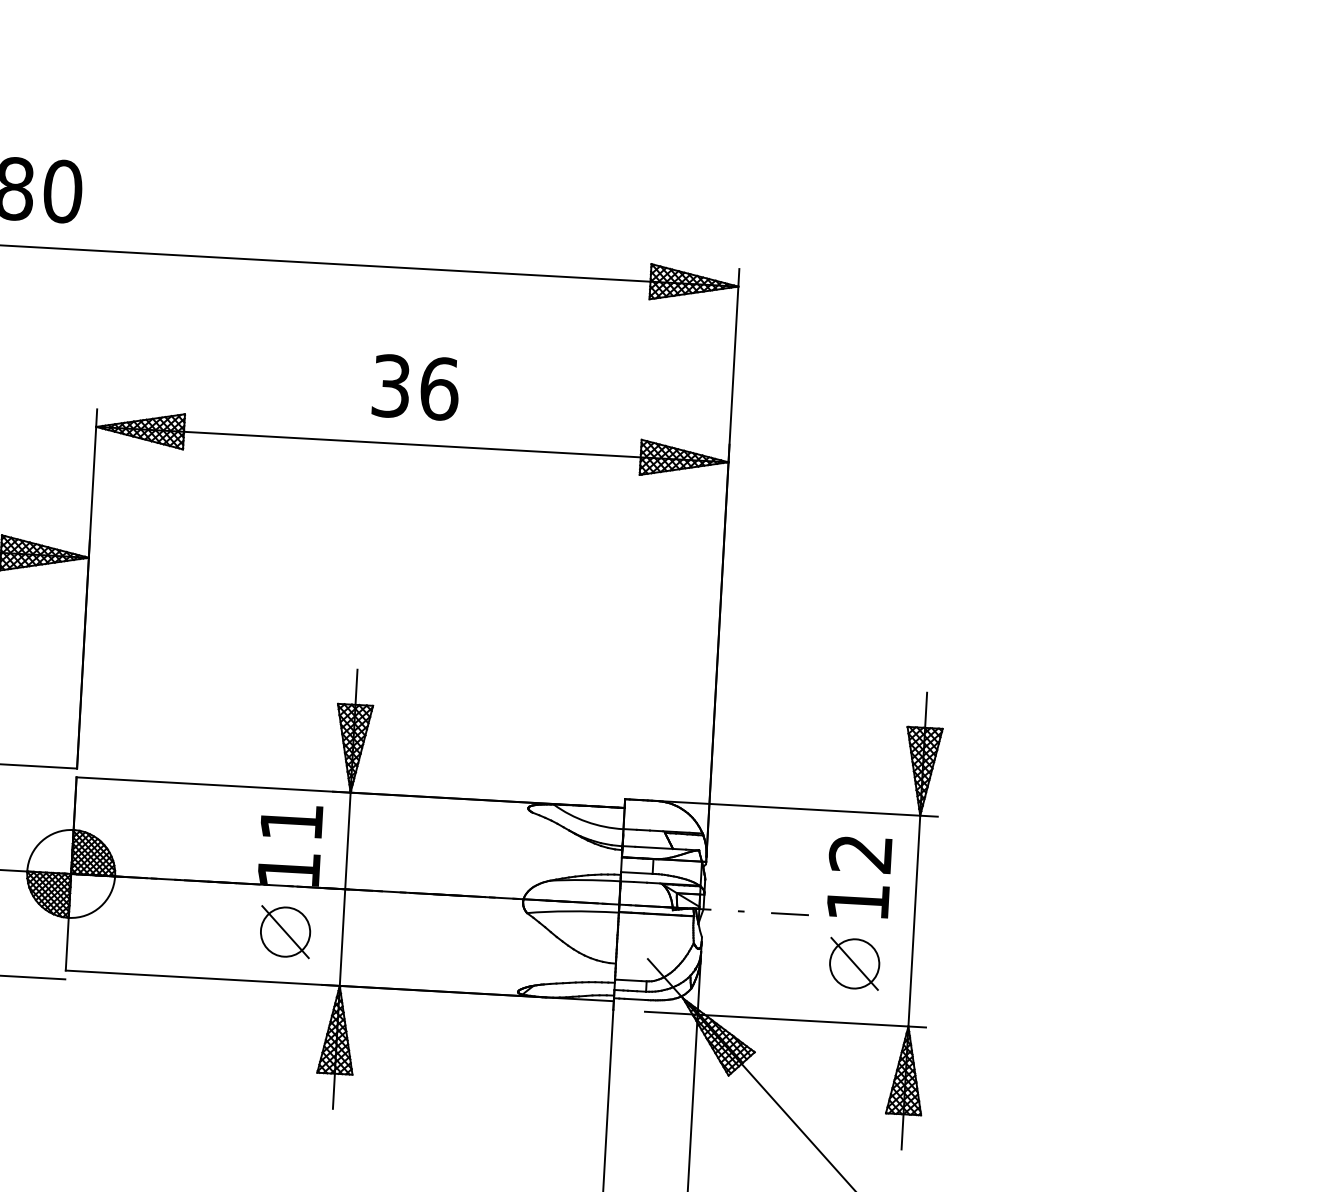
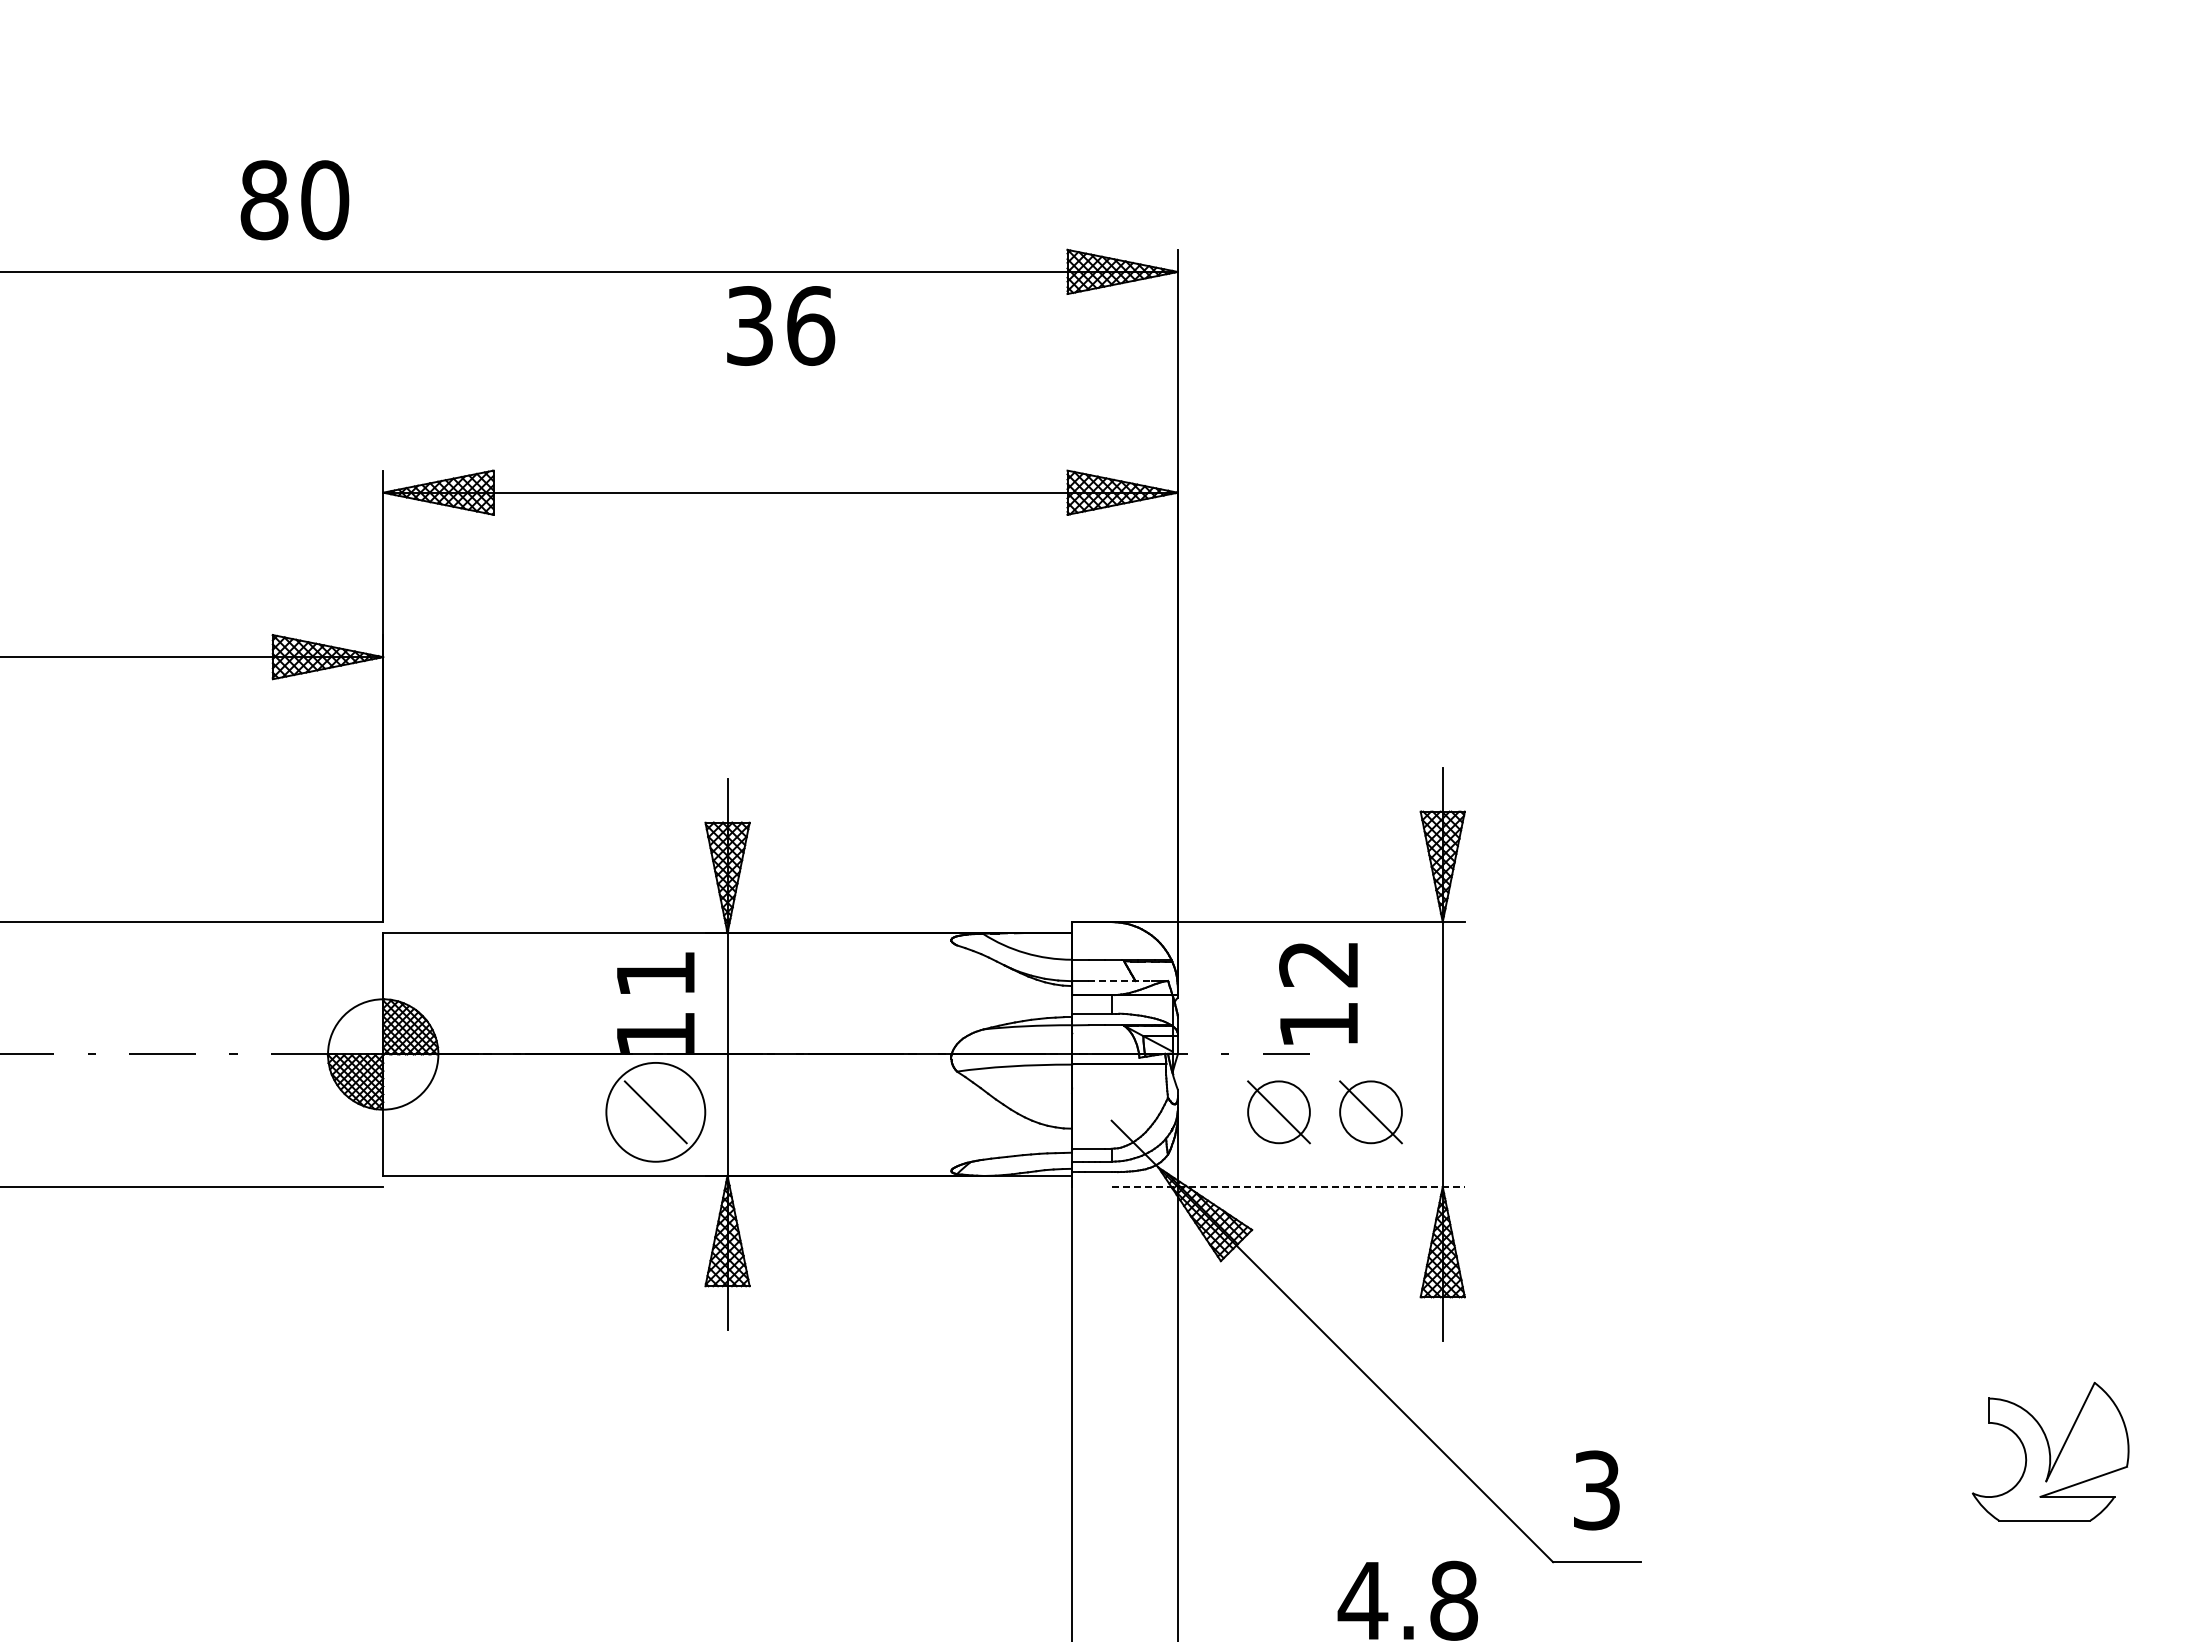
text: (416, 387) -> (781, 325), moved
line: (660, 847) -> (1119, 980), solid -> dashed
text: (859, 877) -> (1318, 993), moved
circle: (285, 932) -> (655, 1112), size x1.6
part: (781, 959) -> (1278, 1112), added
line: (785, 1019) -> (1288, 1186), solid -> dashed

